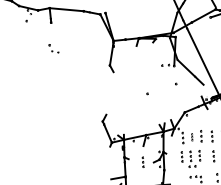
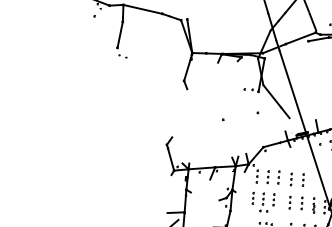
line: (49, 33) -> (119, 34), added
part: (191, 137) -> (267, 177), size x1.67
part: (142, 161) -> (206, 197), removed

